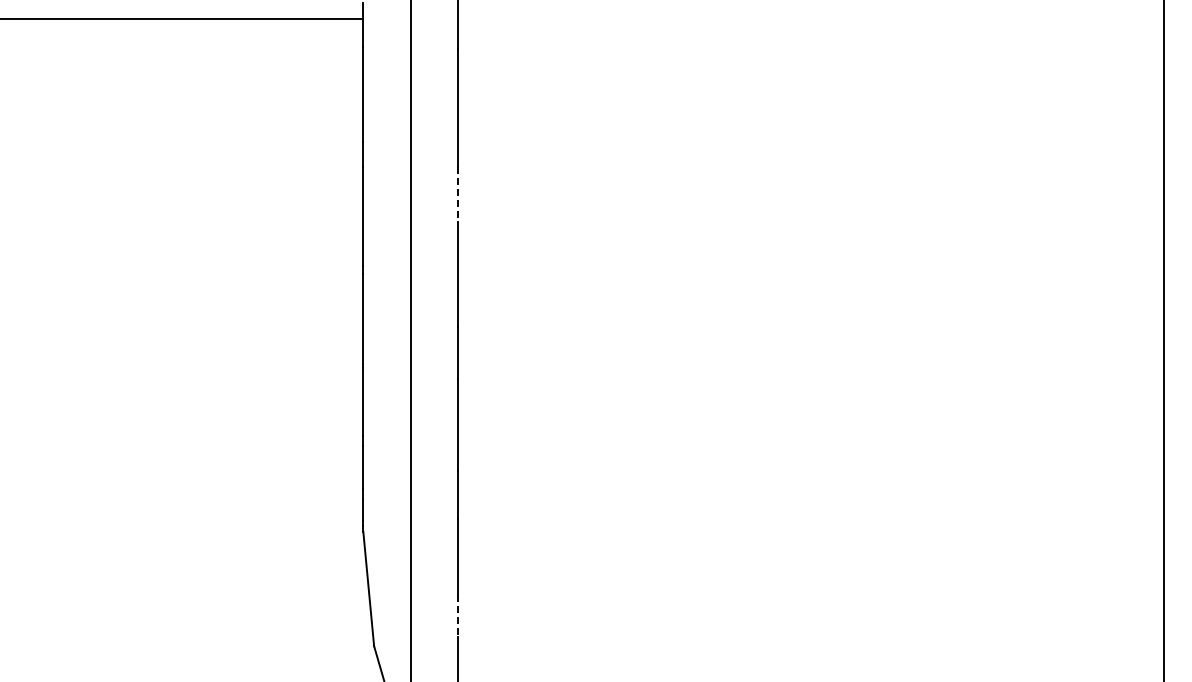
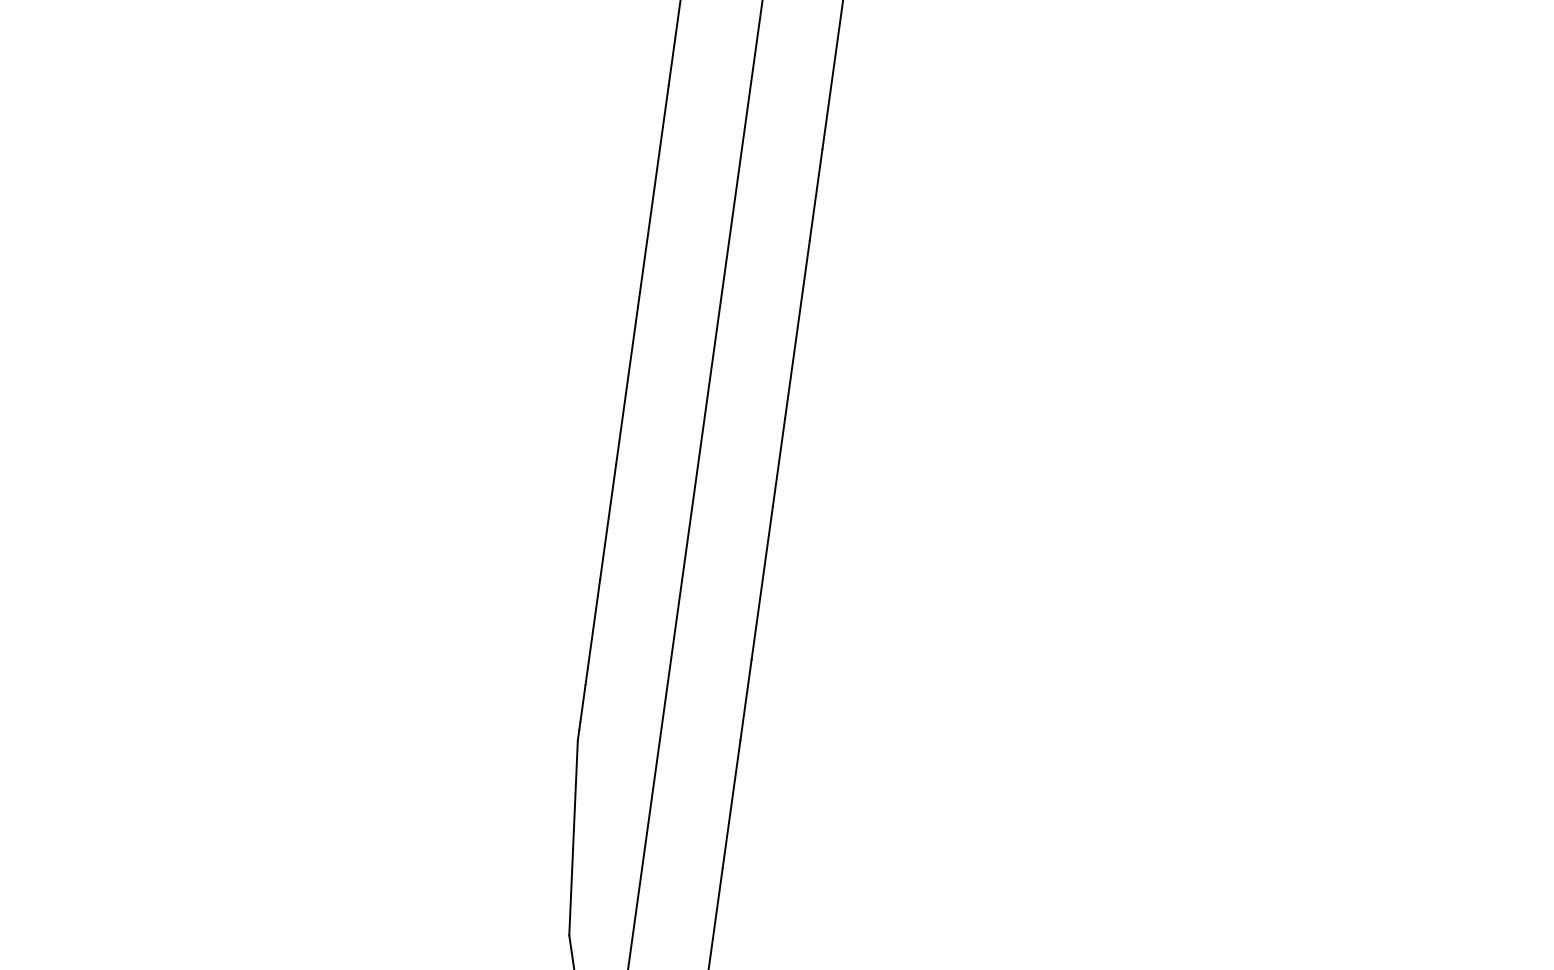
line: (458, 194) -> (816, 195), dashed -> solid
line: (458, 615) -> (718, 903), dashed -> solid

